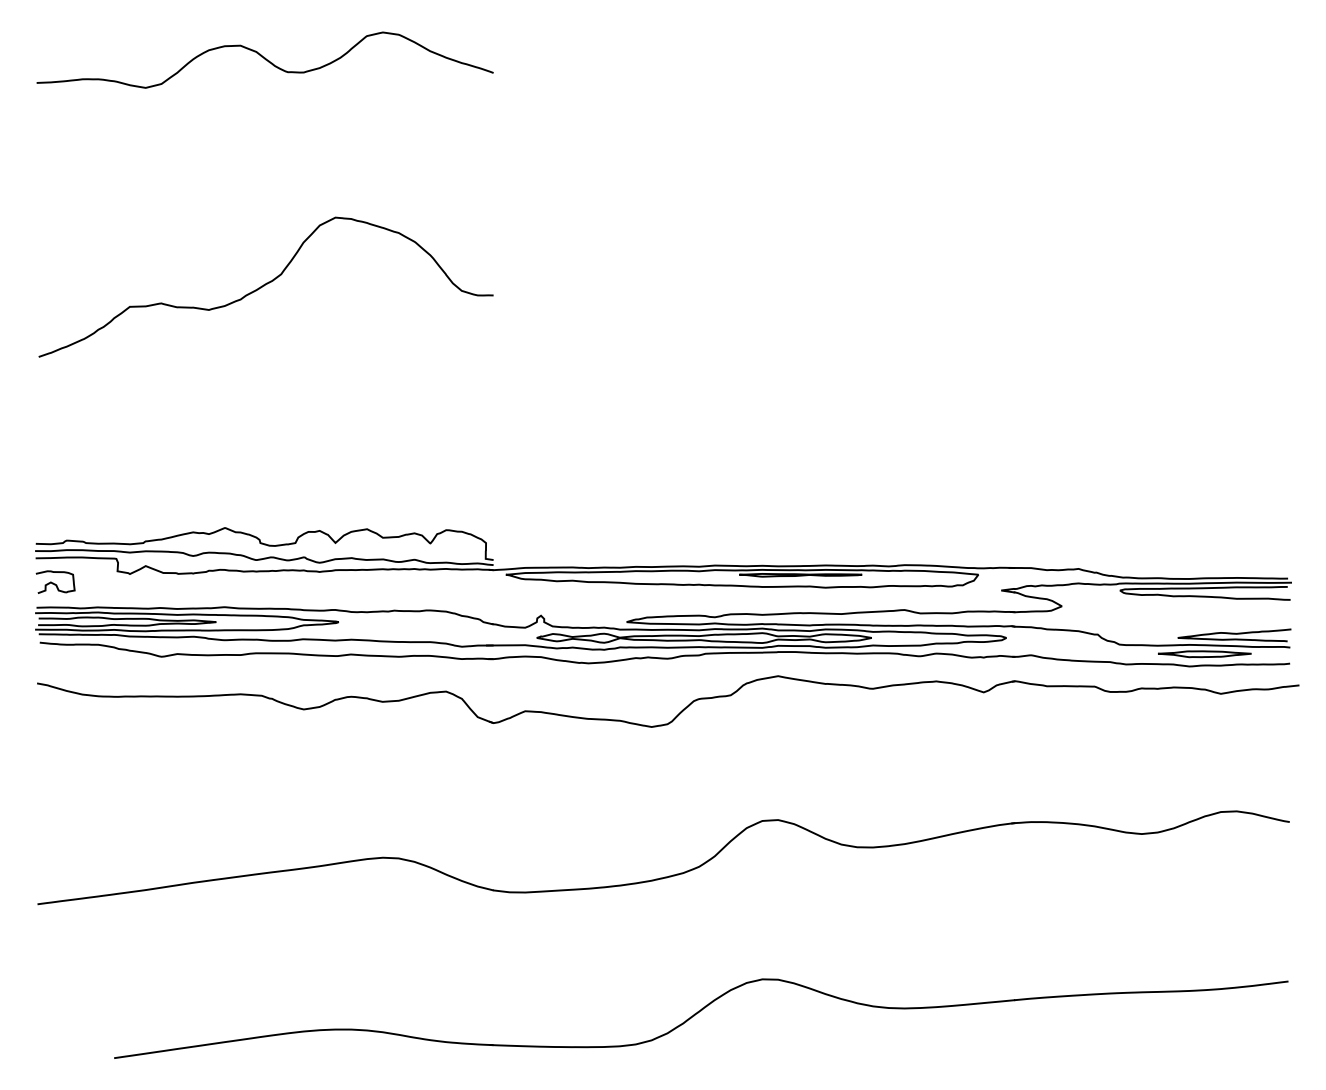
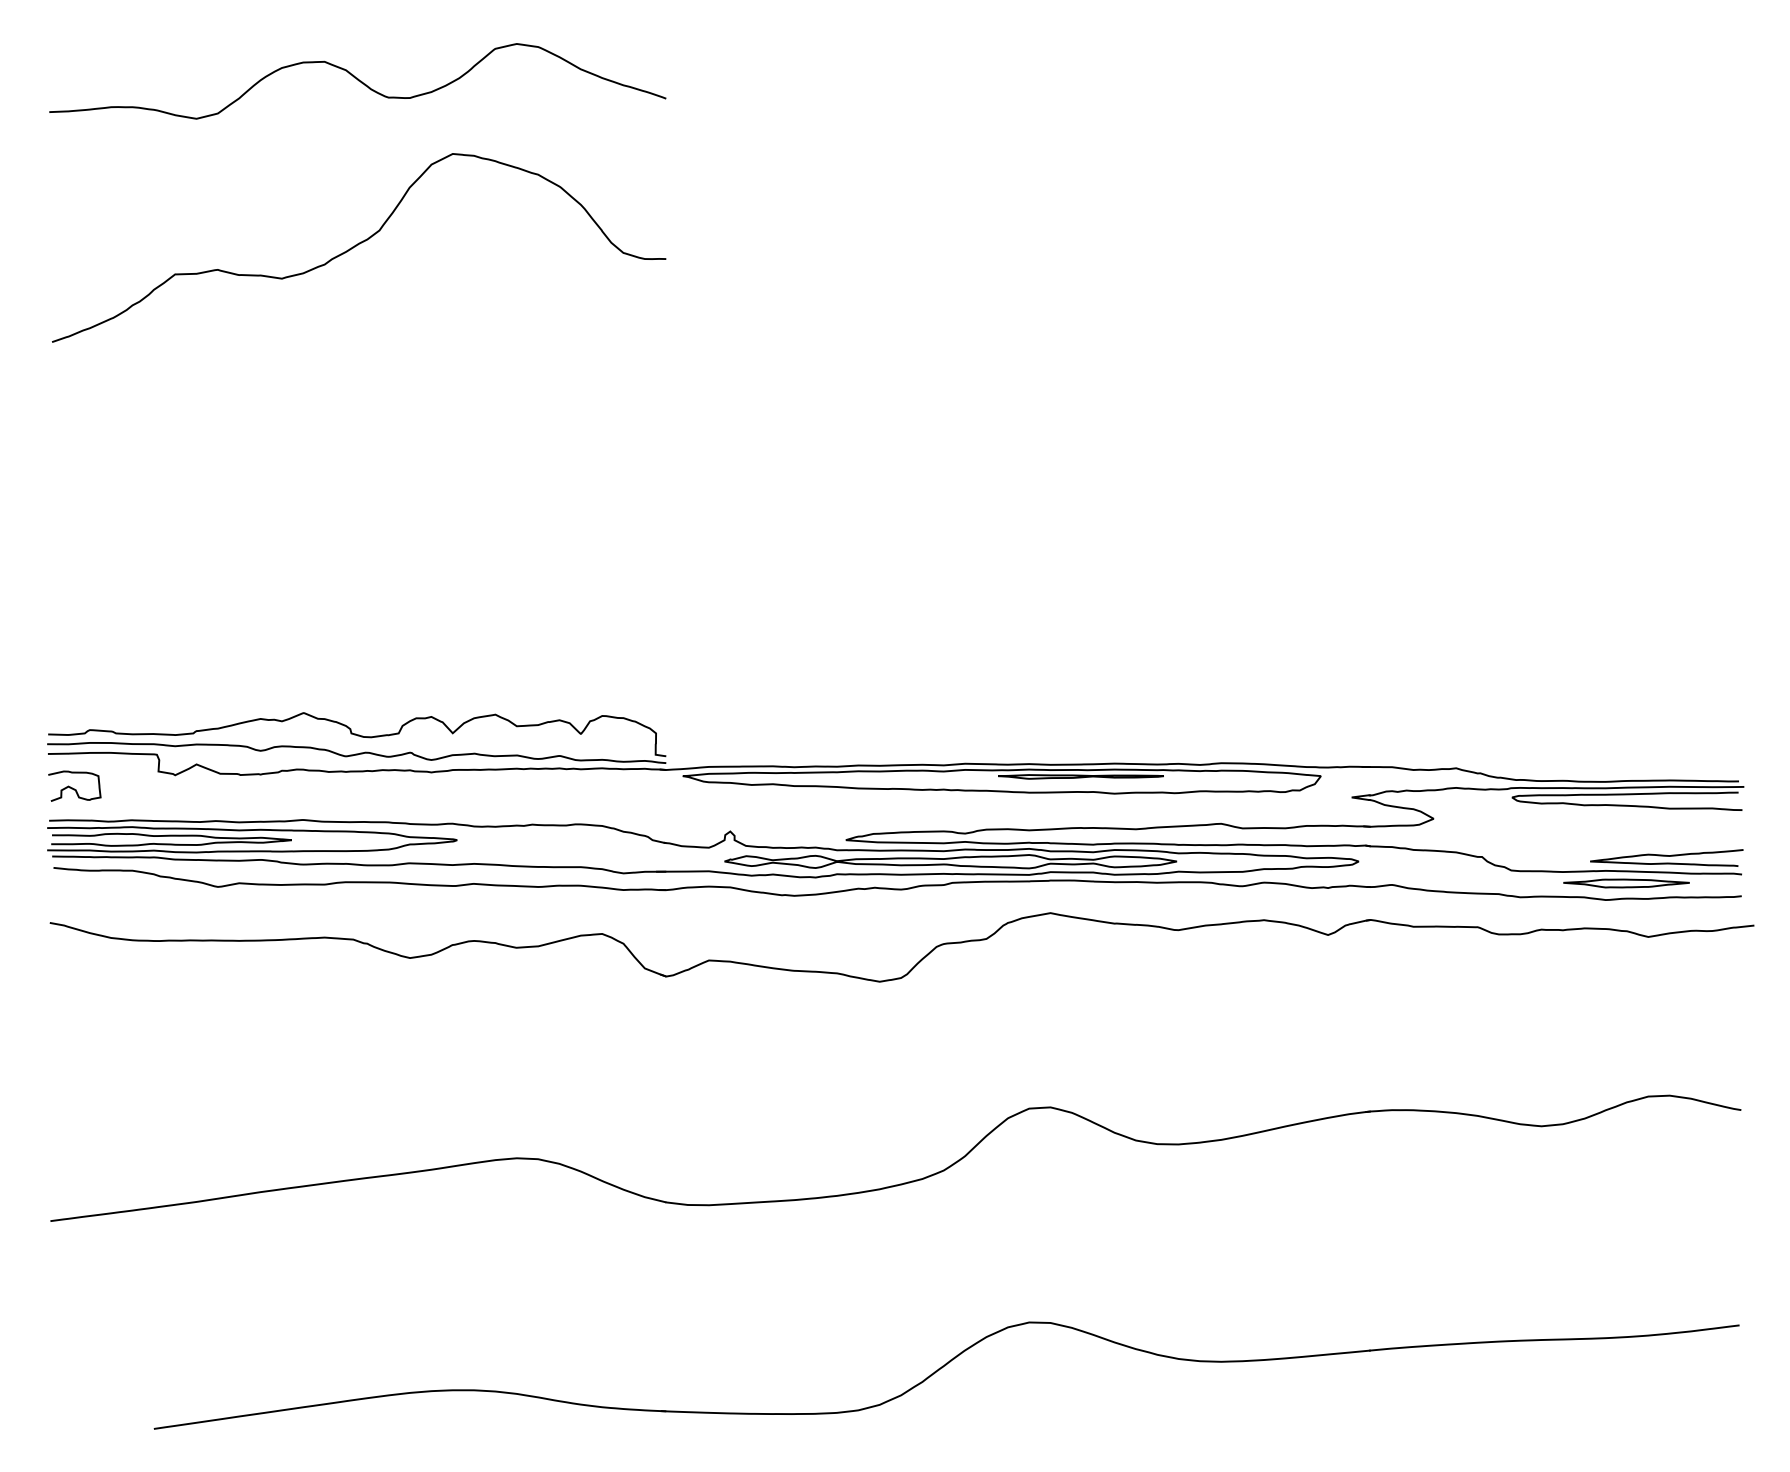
curve: (265, 285) -> (358, 245), moved

